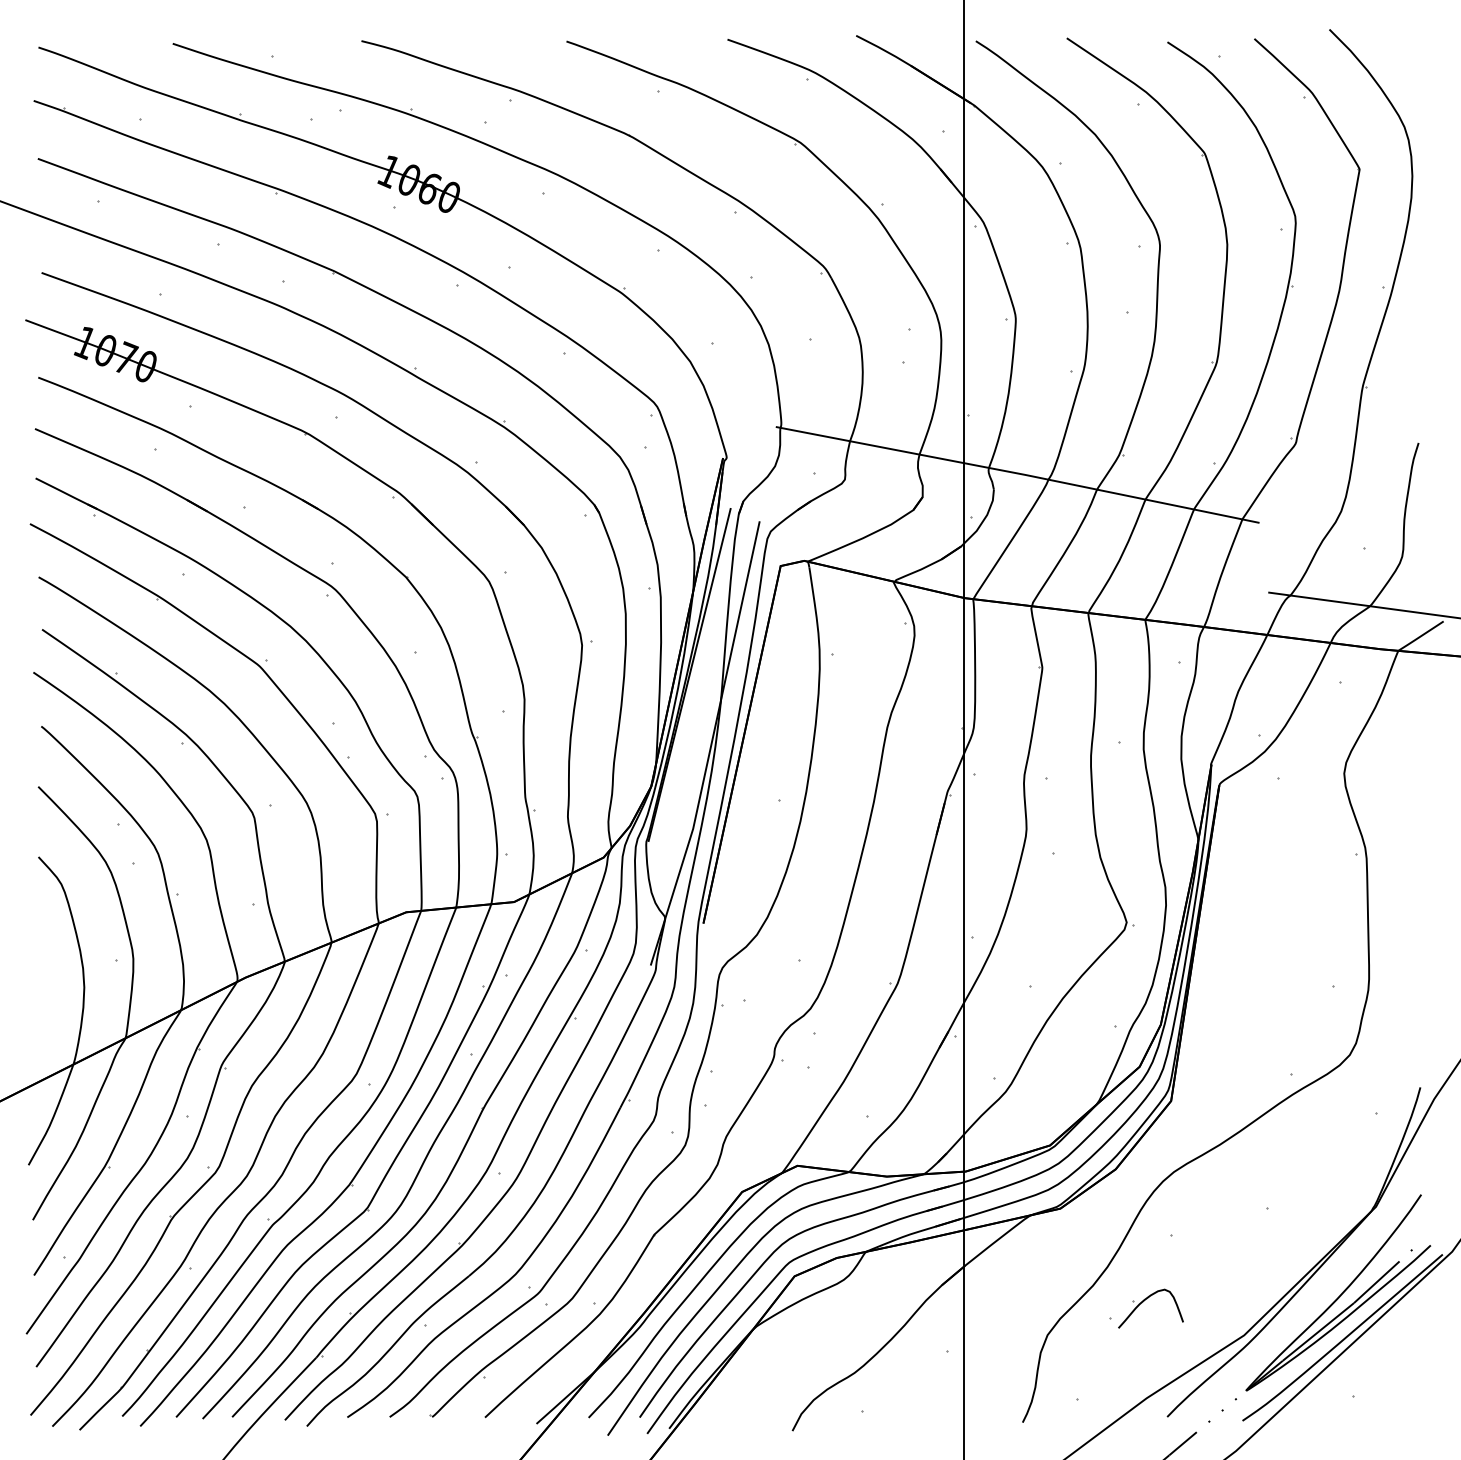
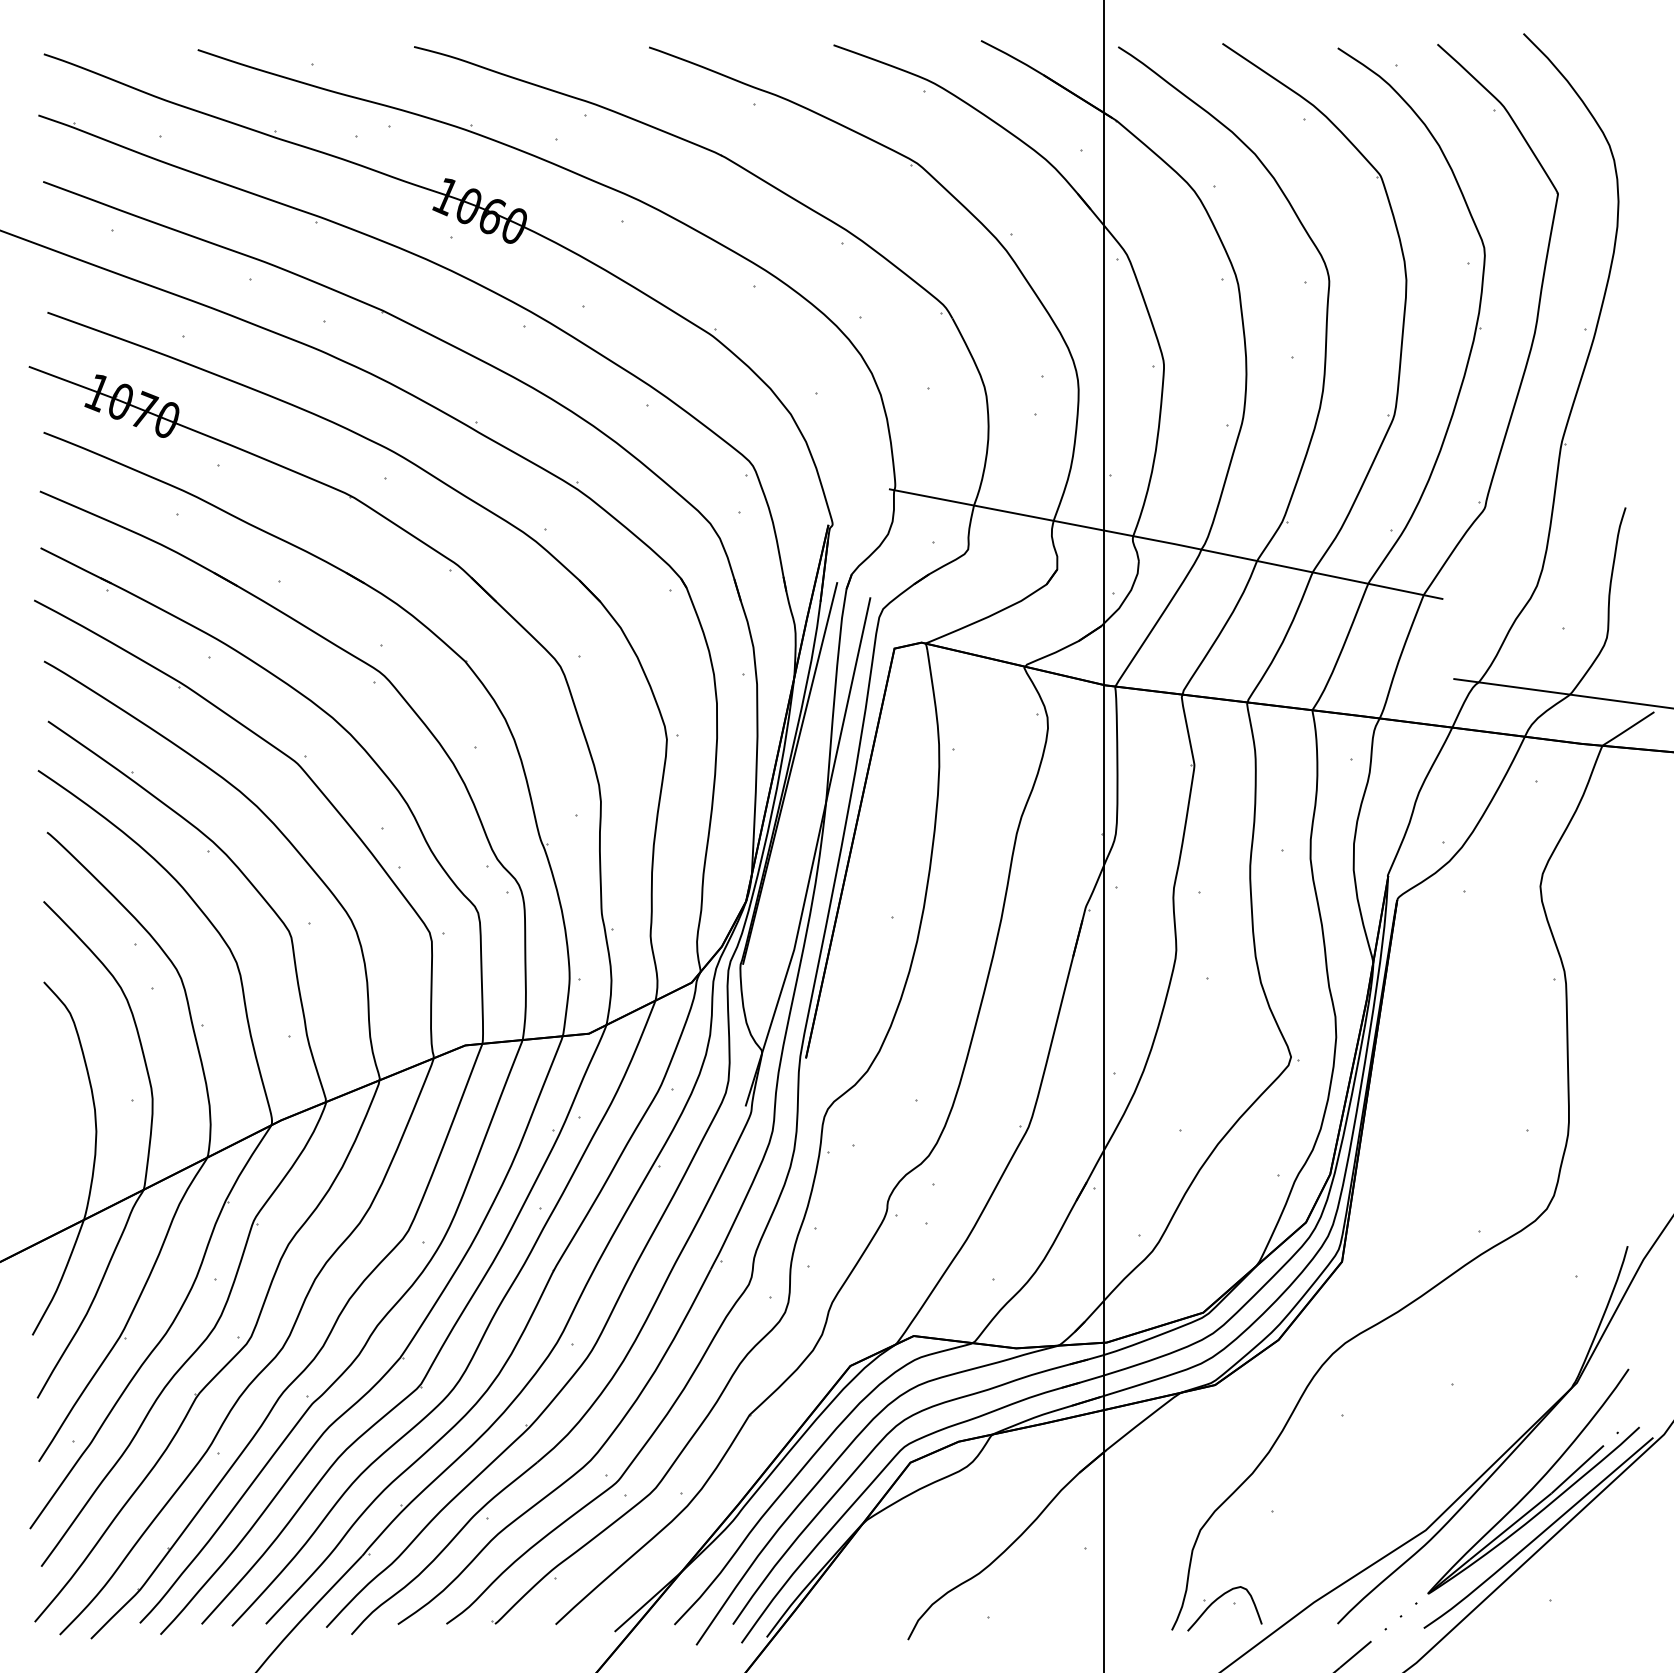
part: (1144, 1301) -> (1217, 1600), moved

